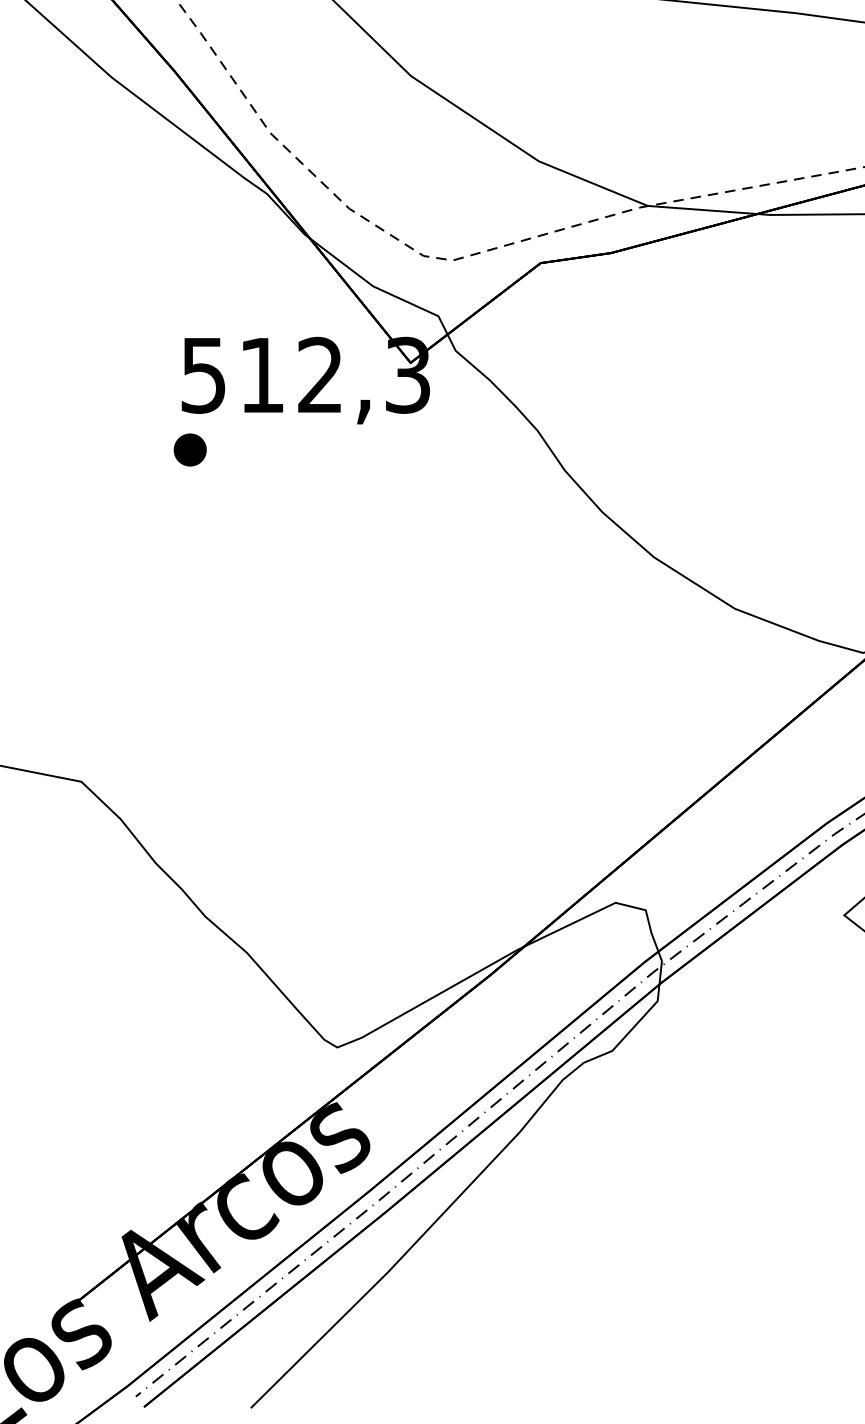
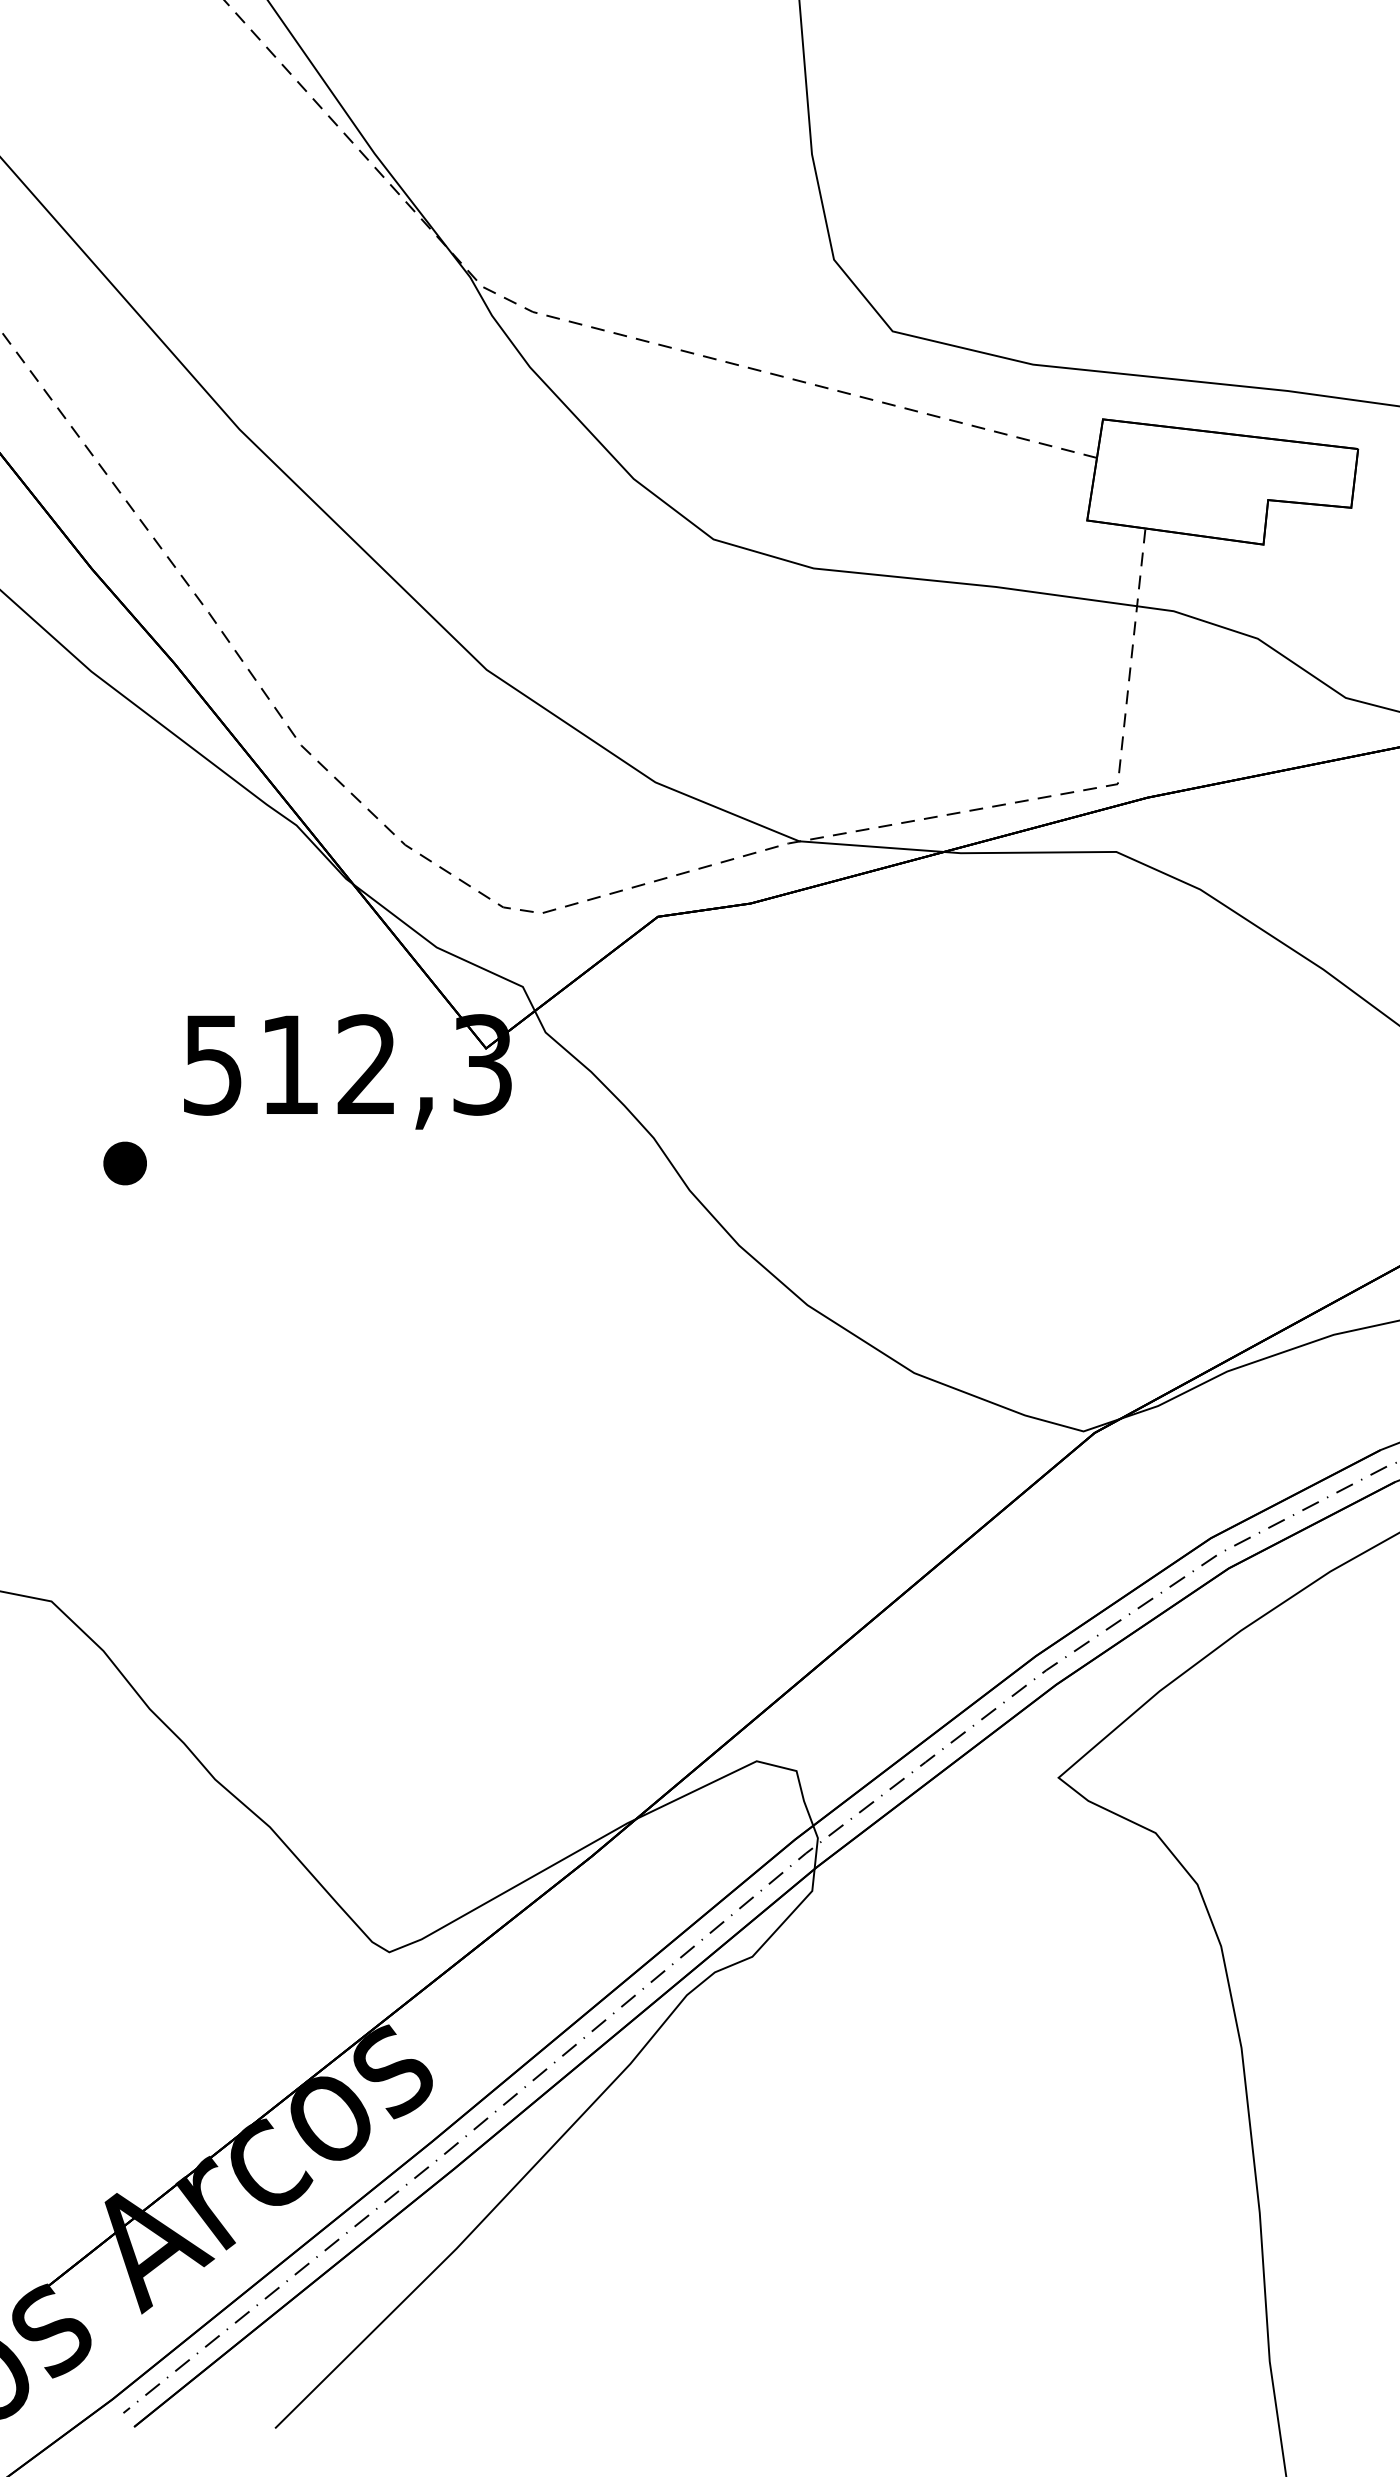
part: (189, 450) -> (124, 1163), moved

